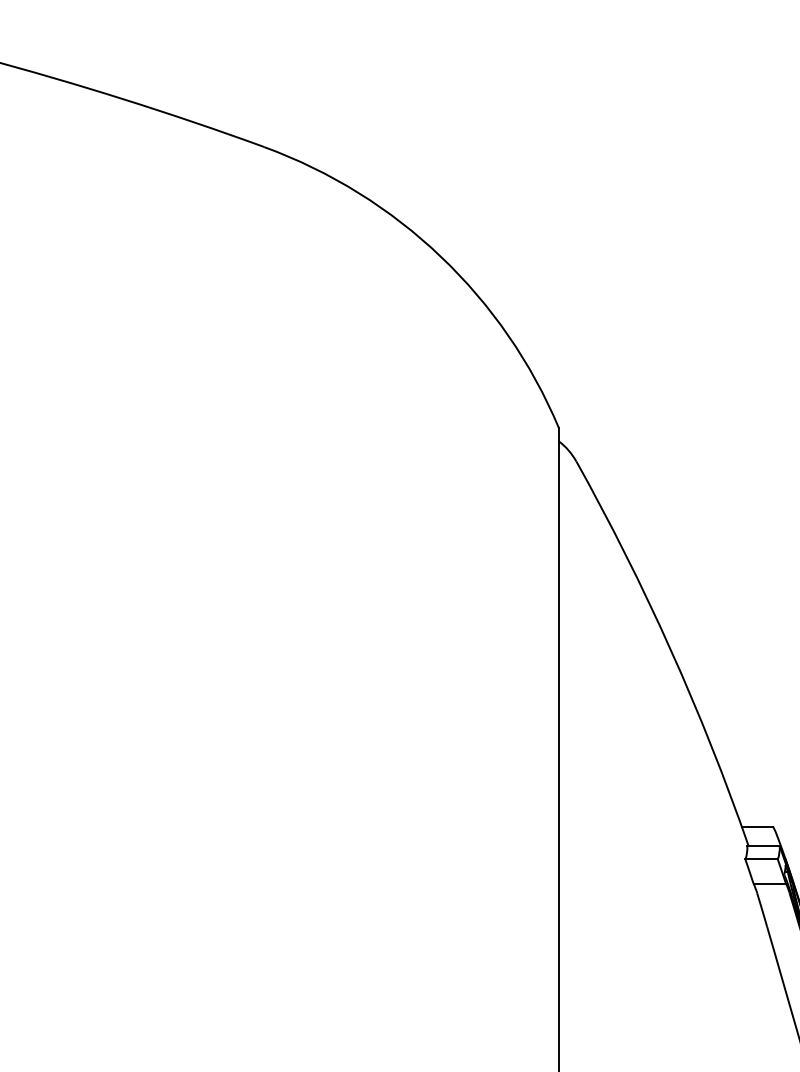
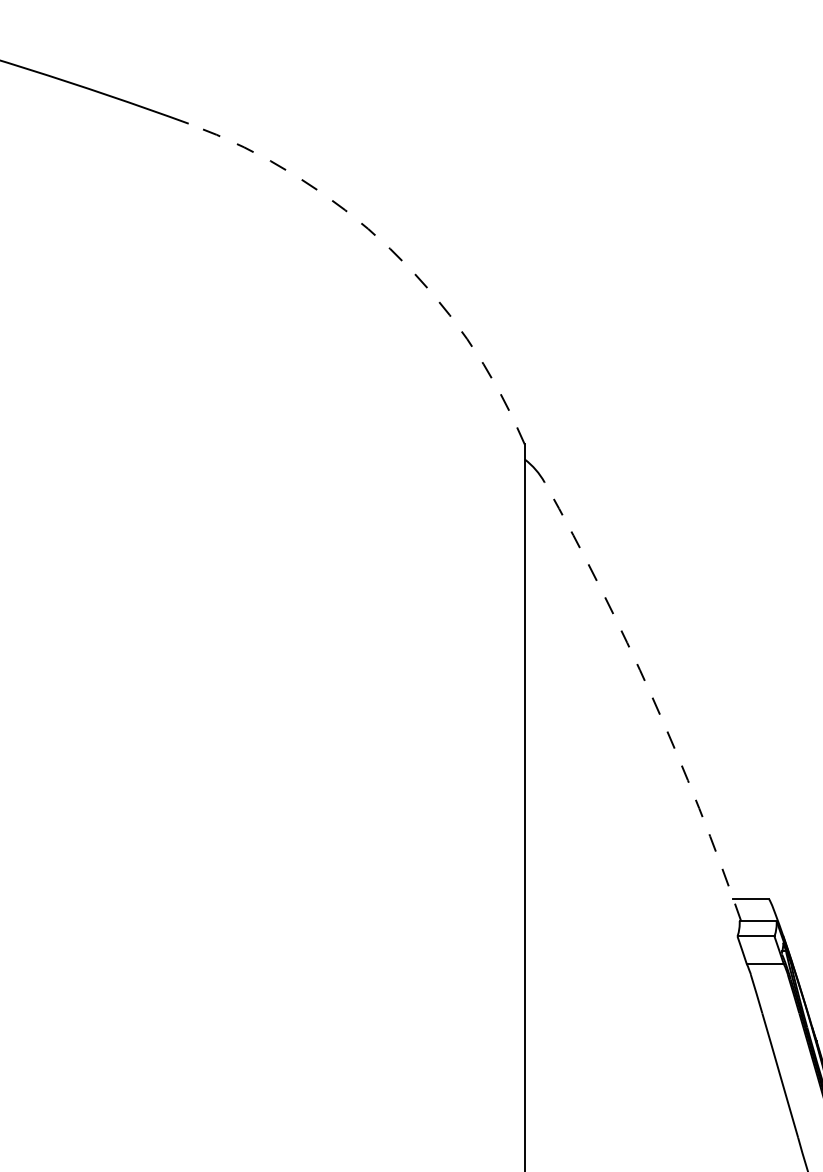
arc: (441, 256) -> (390, 248), solid -> dashed
arc: (670, 650) -> (652, 698), solid -> dashed

